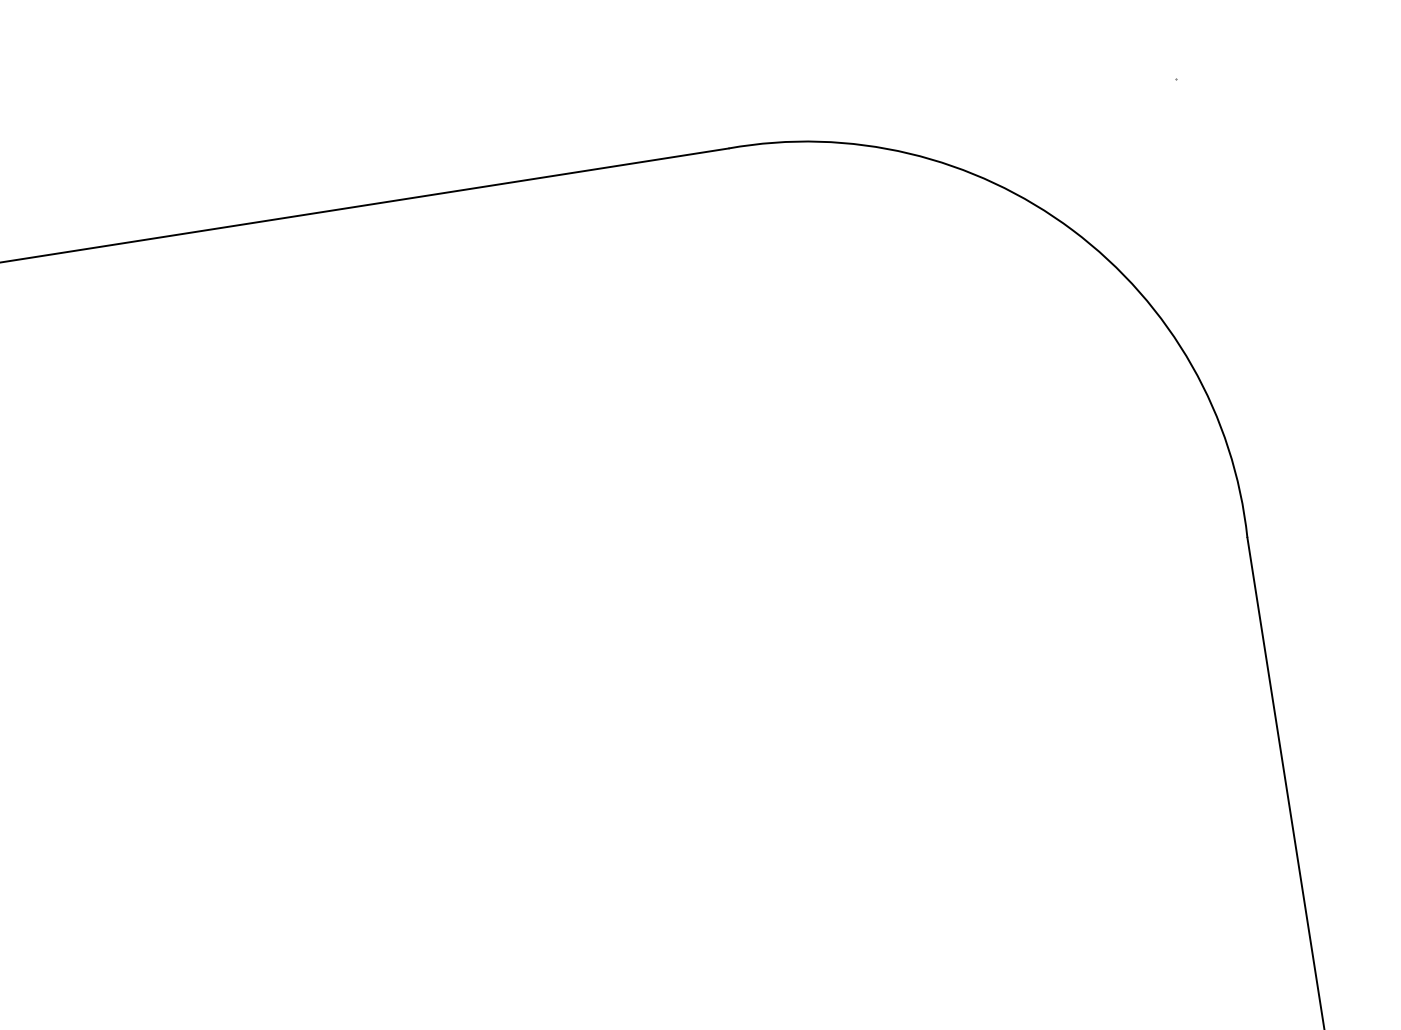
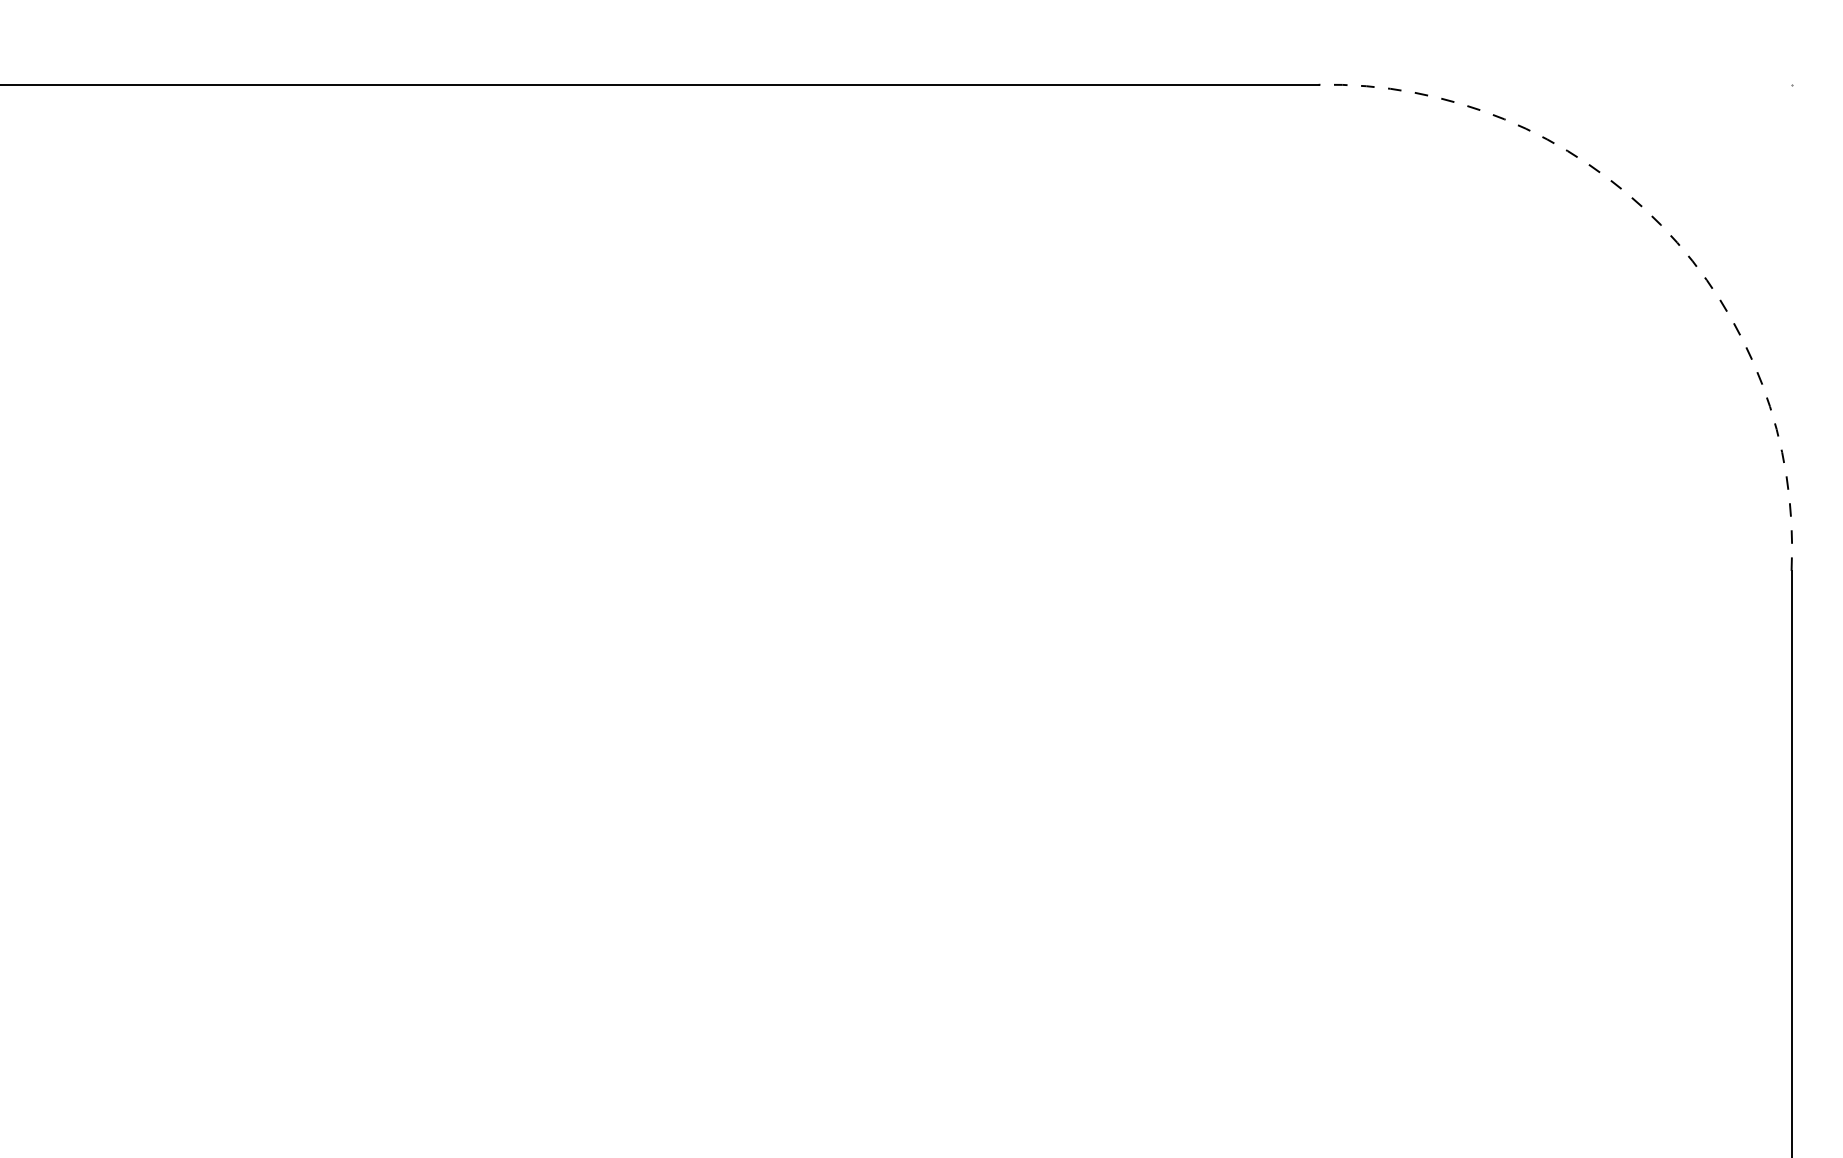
arc: (1072, 229) -> (1660, 224), solid -> dashed

